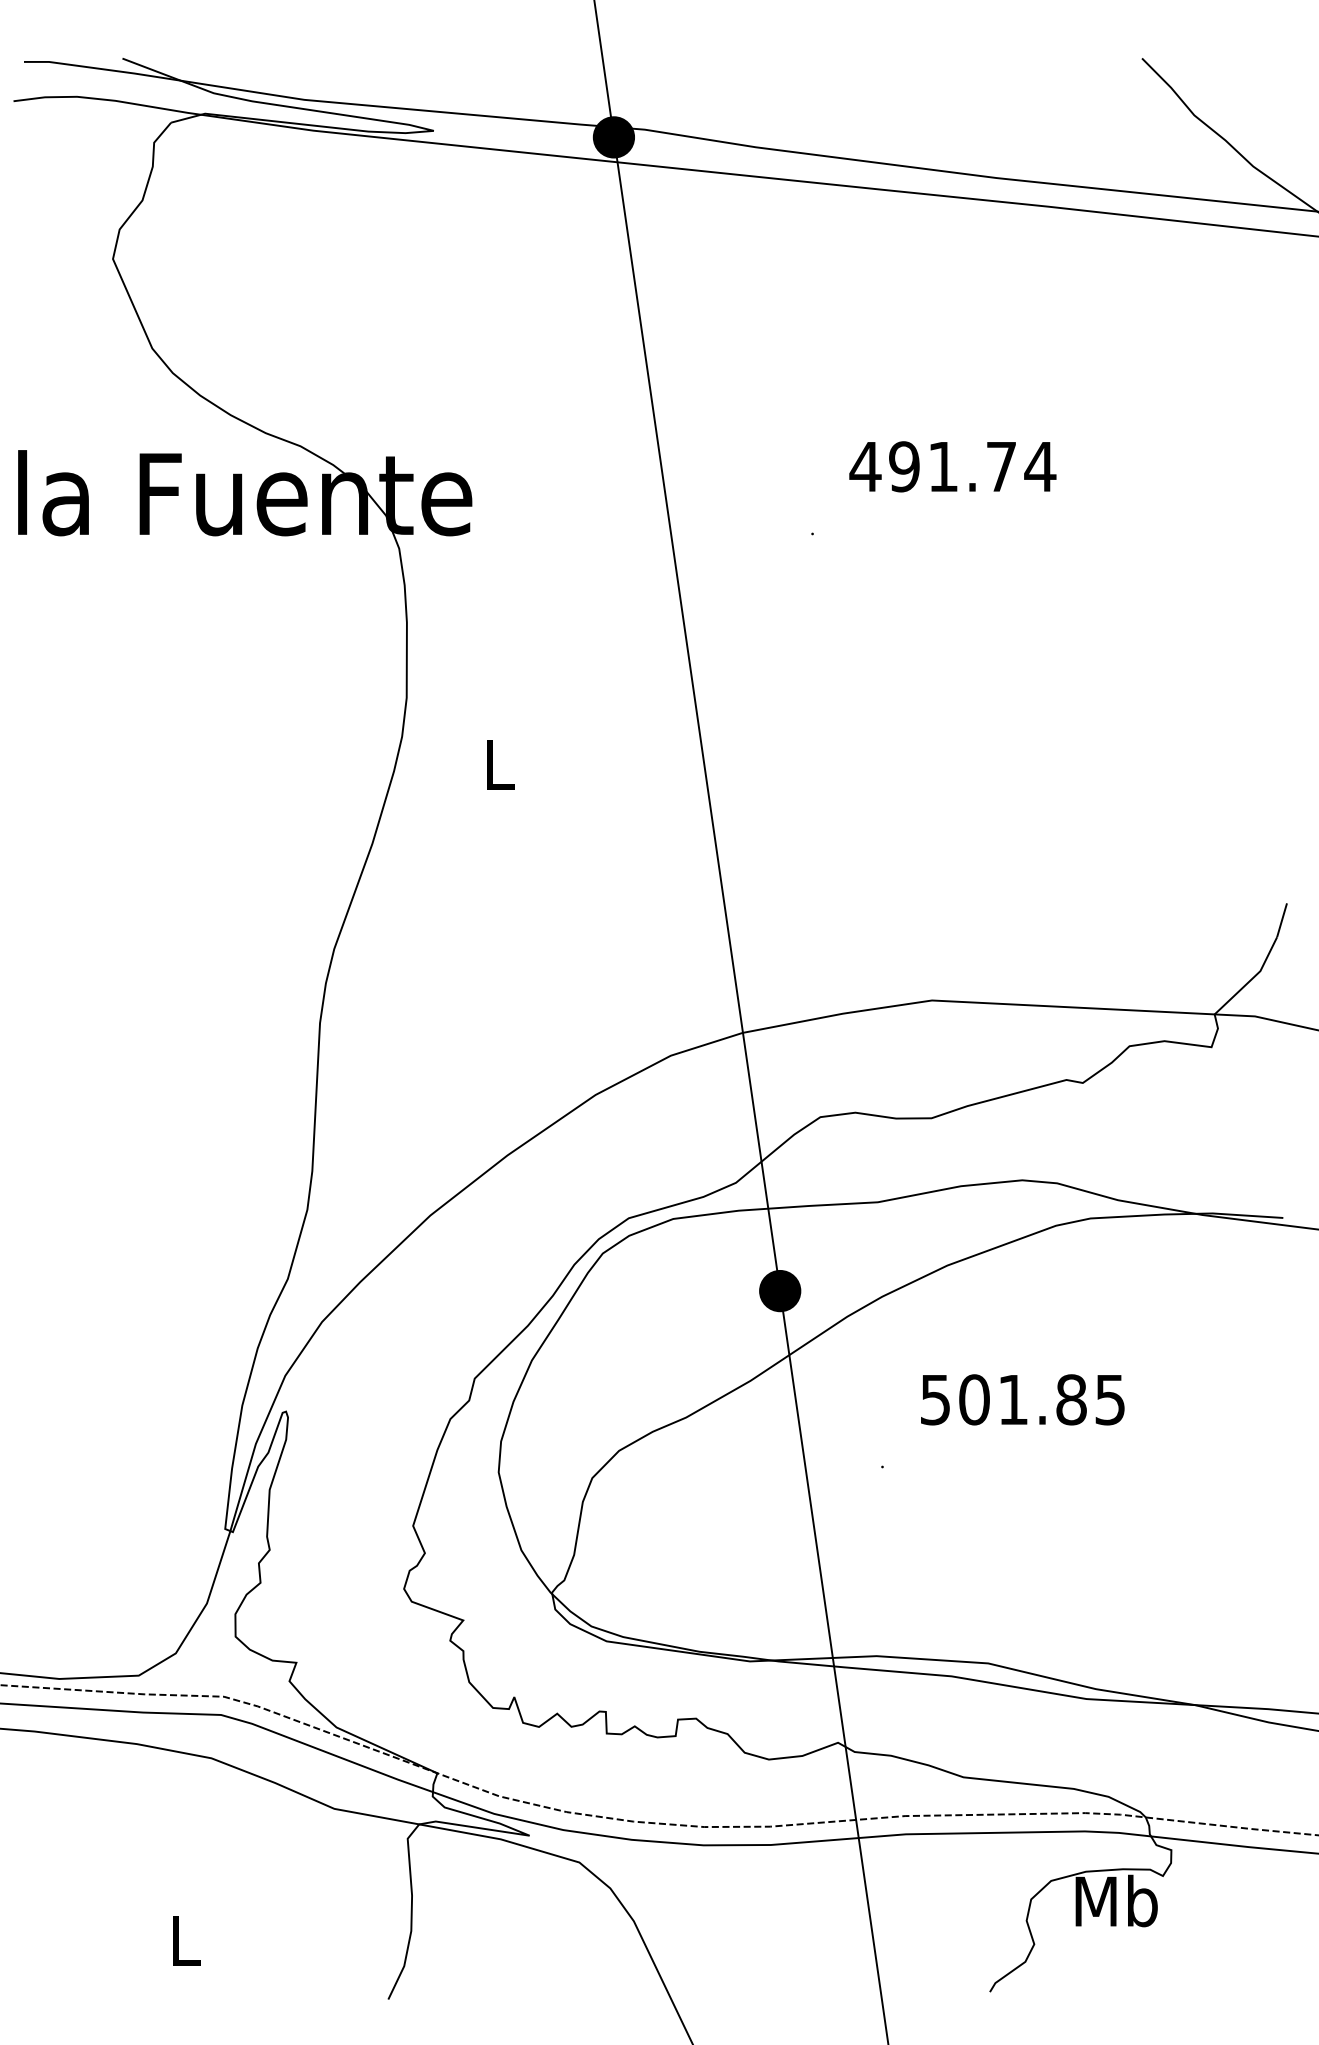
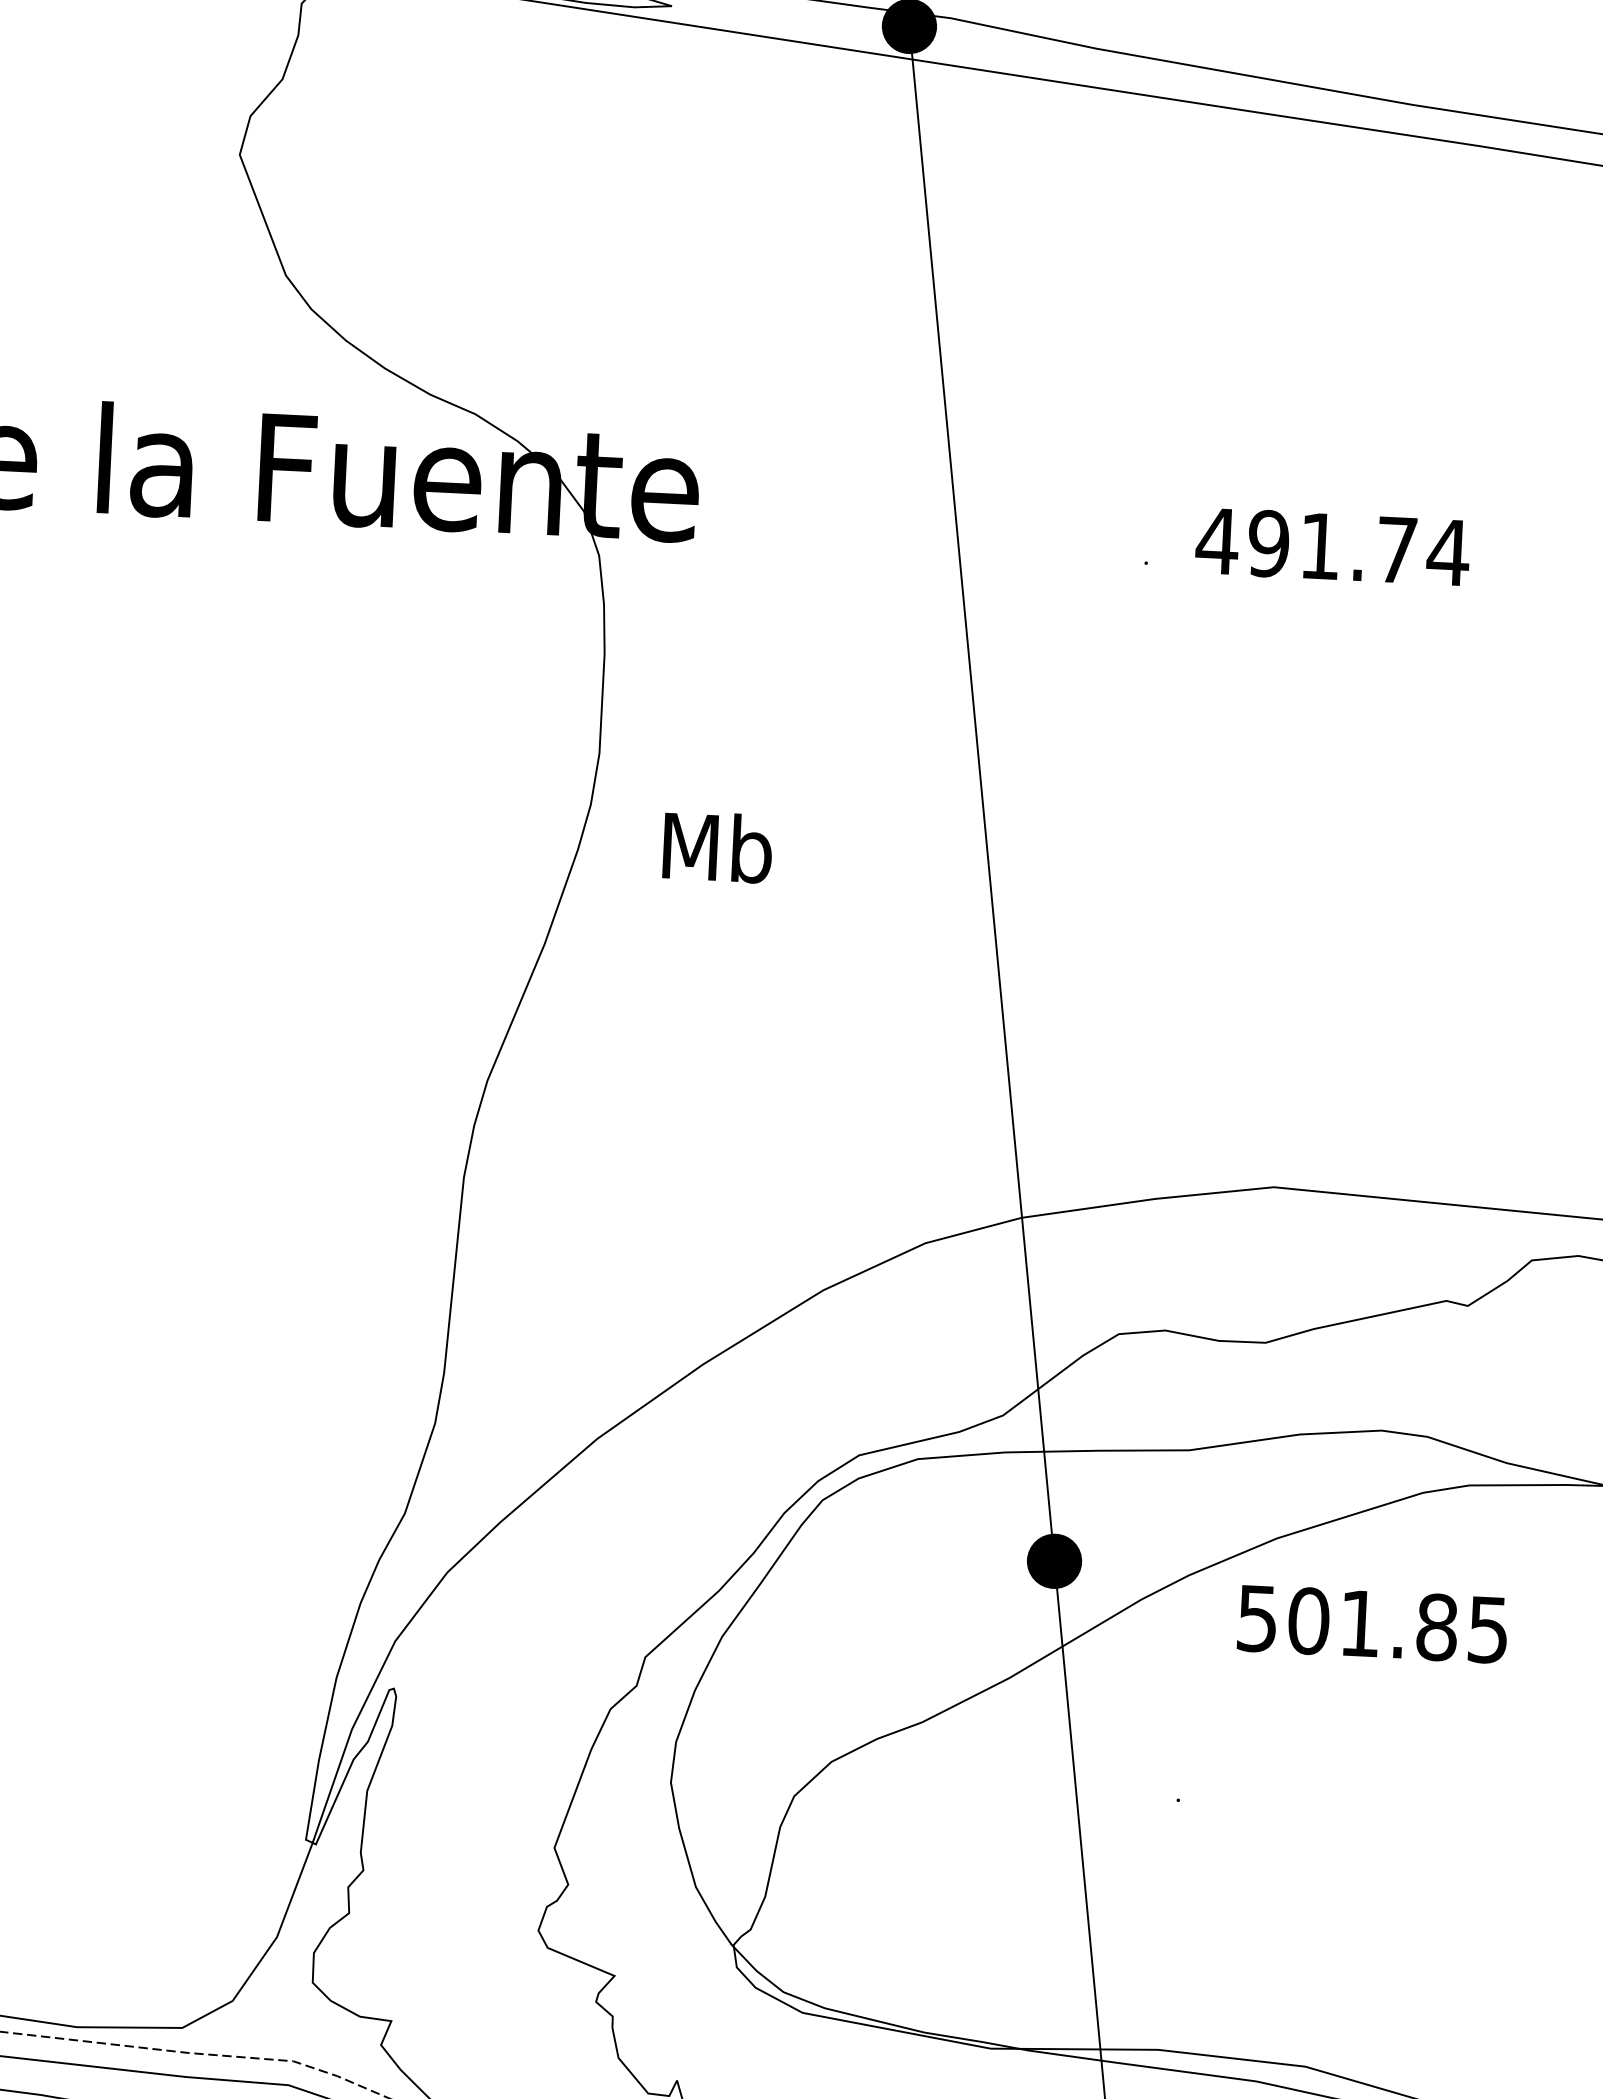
text: (952, 466) -> (1332, 546), moved
text: (499, 764) -> (717, 847), L -> Mb
text: (1022, 1399) -> (1372, 1623), moved

